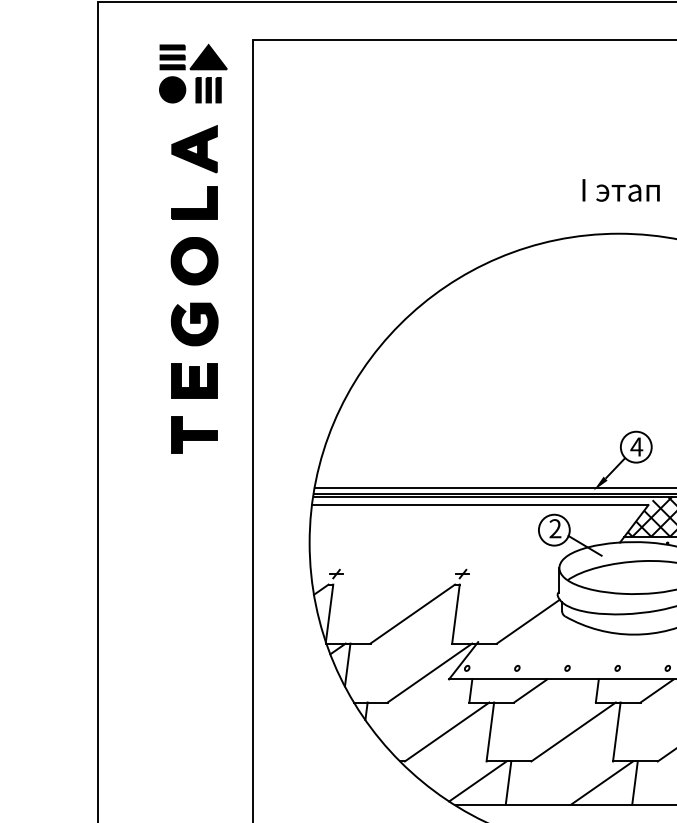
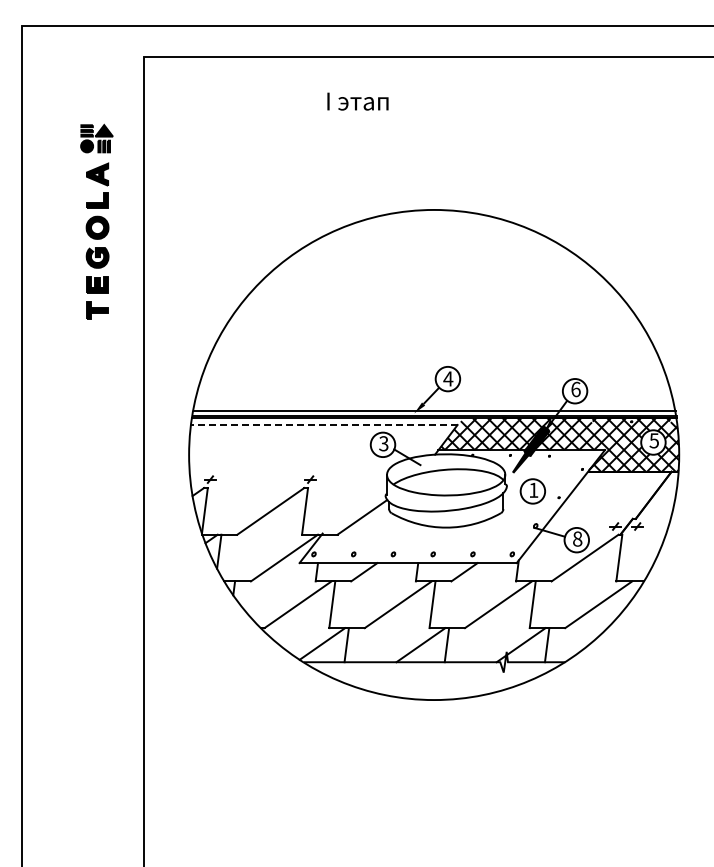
text: (620, 190) -> (357, 101), moved
part: (192, 248) -> (96, 221), size x0.6
line: (479, 505) -> (323, 425), solid -> dashed
text: (554, 529) -> (383, 444), 2 -> 3

